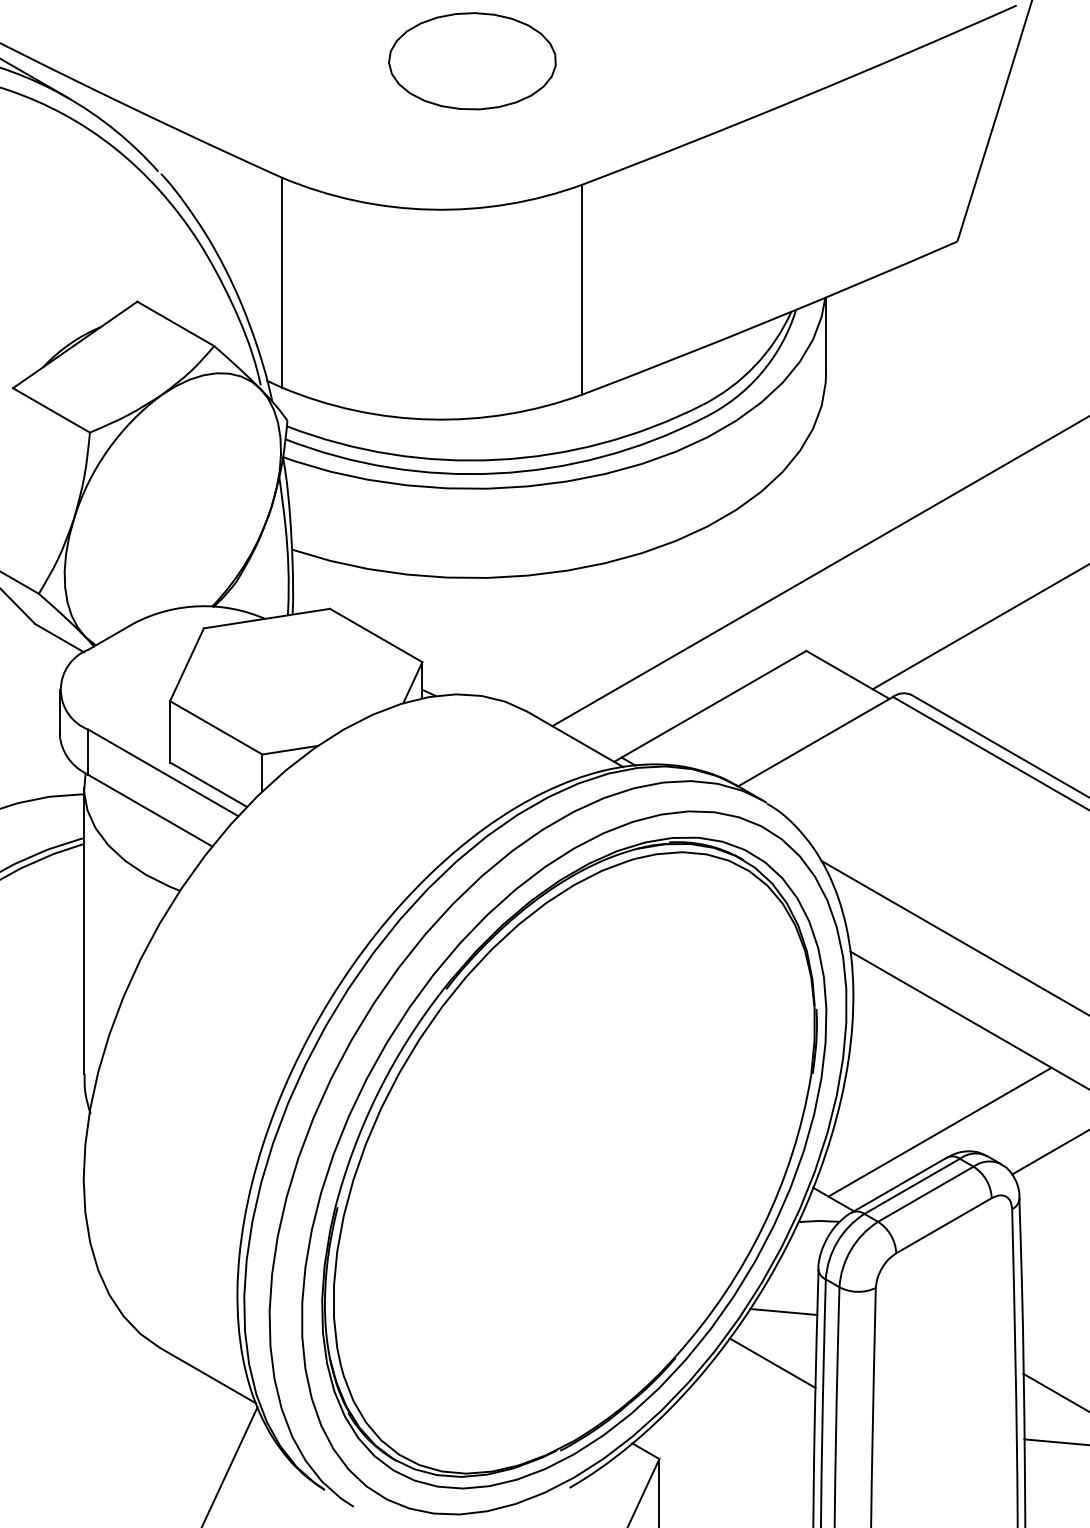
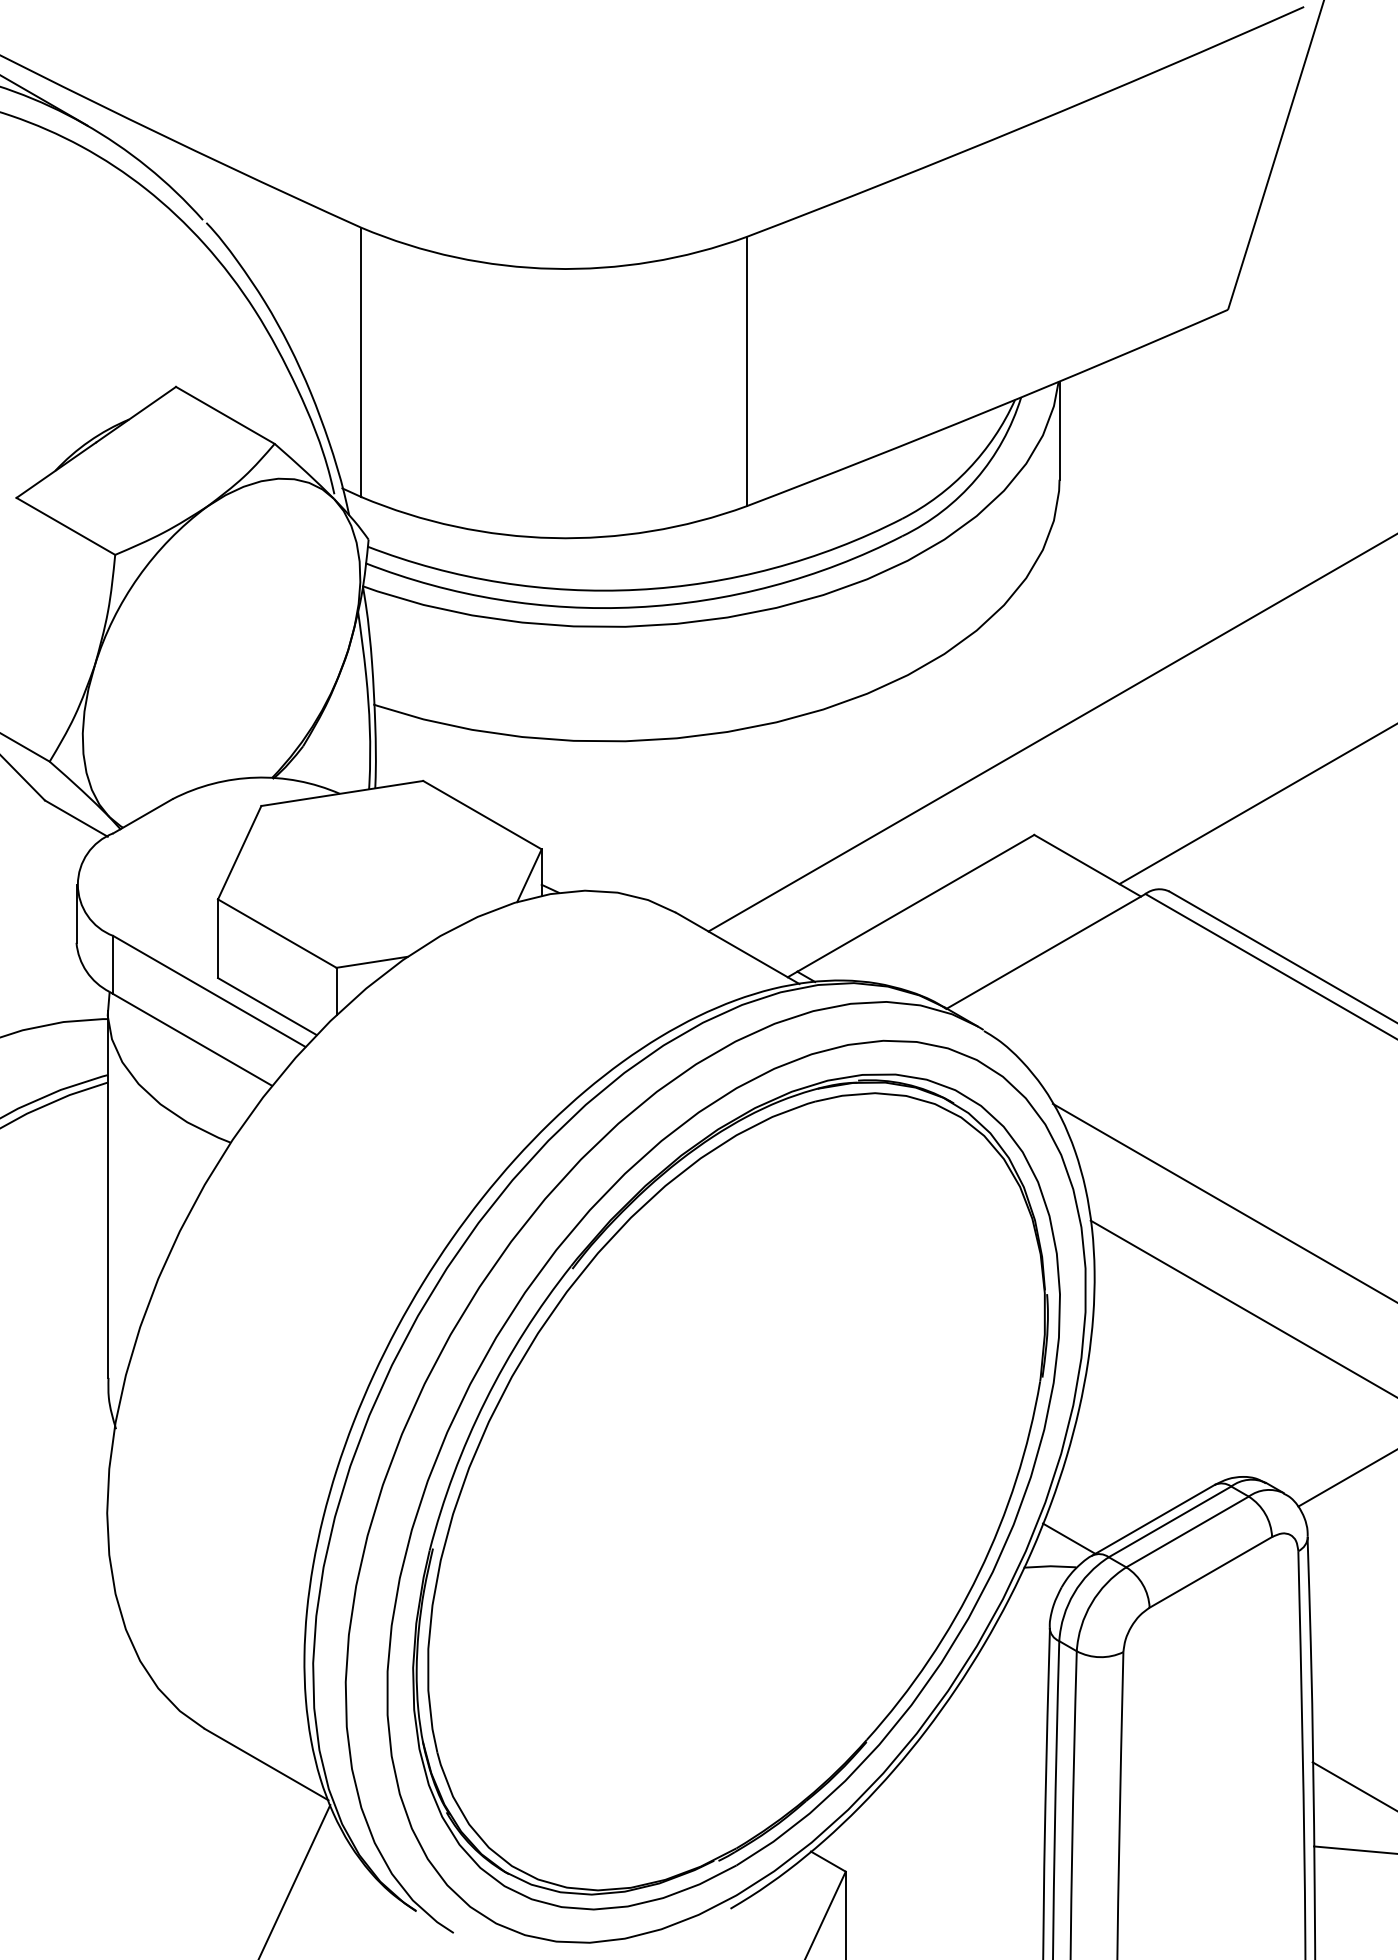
part: (472, 61) -> (605, 78), removed
line: (939, 1131) -> (1205, 1451), removed
line: (783, 1311) -> (1004, 1682), removed
line: (772, 1362) -> (990, 1747), removed

